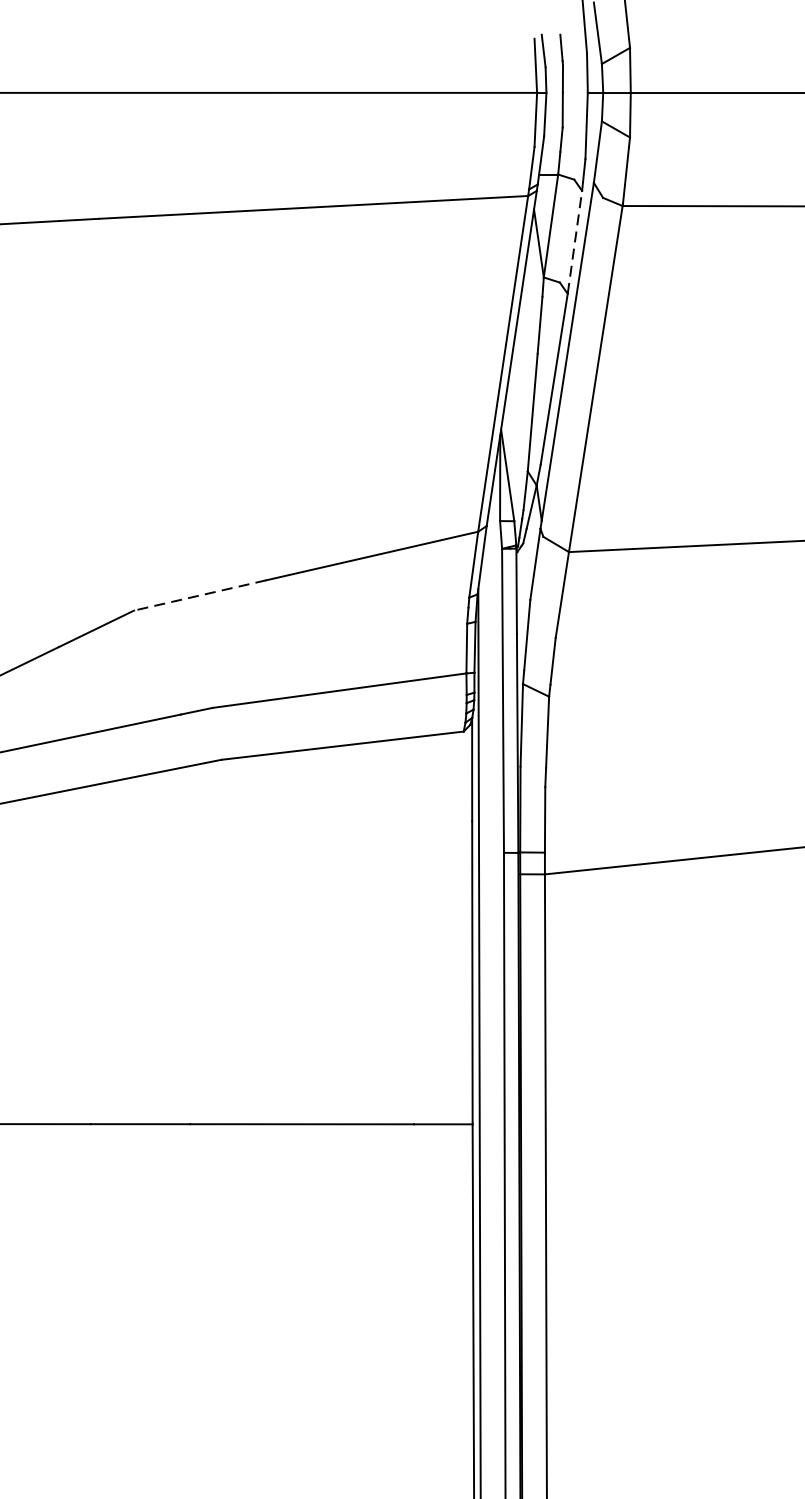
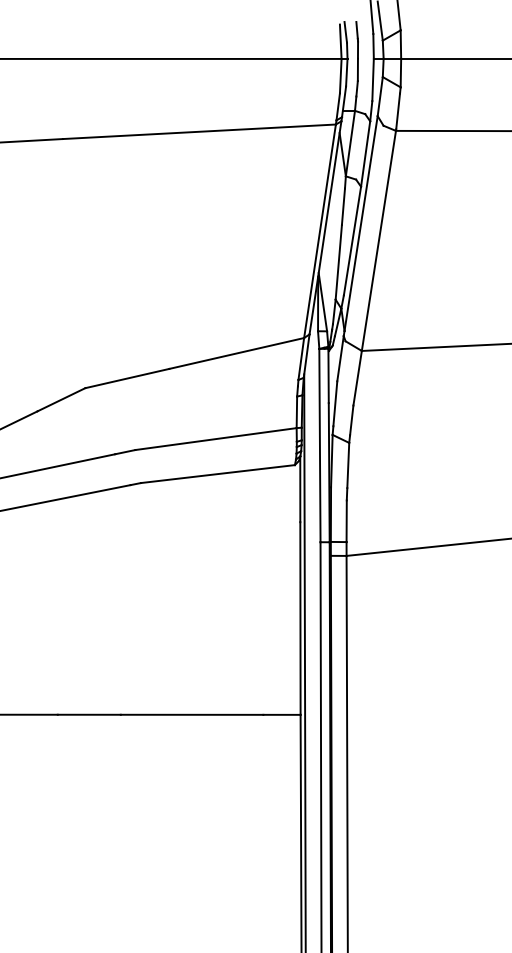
line: (574, 241) -> (365, 153), dashed -> solid
line: (198, 595) -> (126, 378), dashed -> solid

